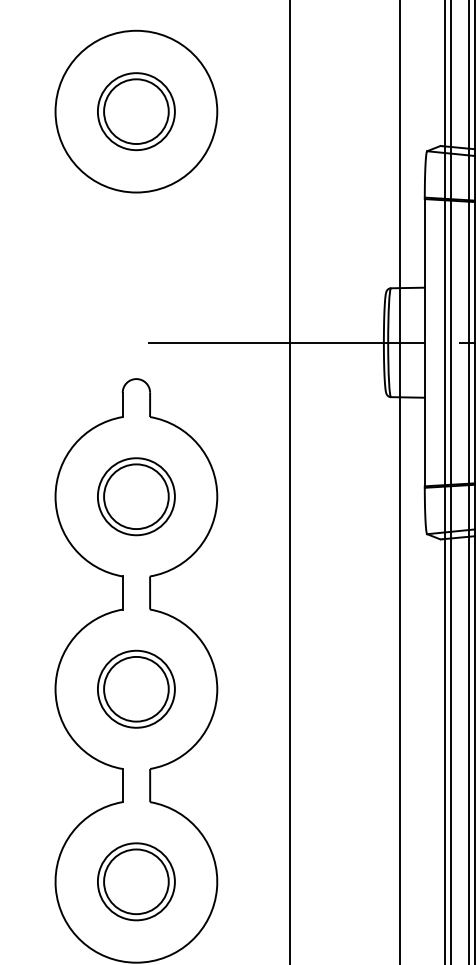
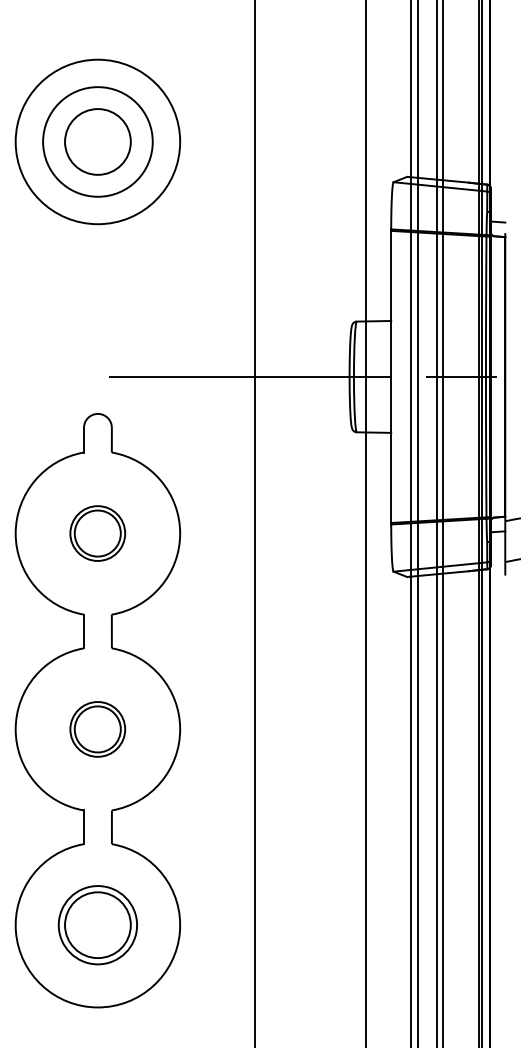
circle: (135, 111) -> (97, 141), size x1.4
part: (135, 496) -> (97, 533), size x0.7
part: (135, 689) -> (97, 729), size x0.7

